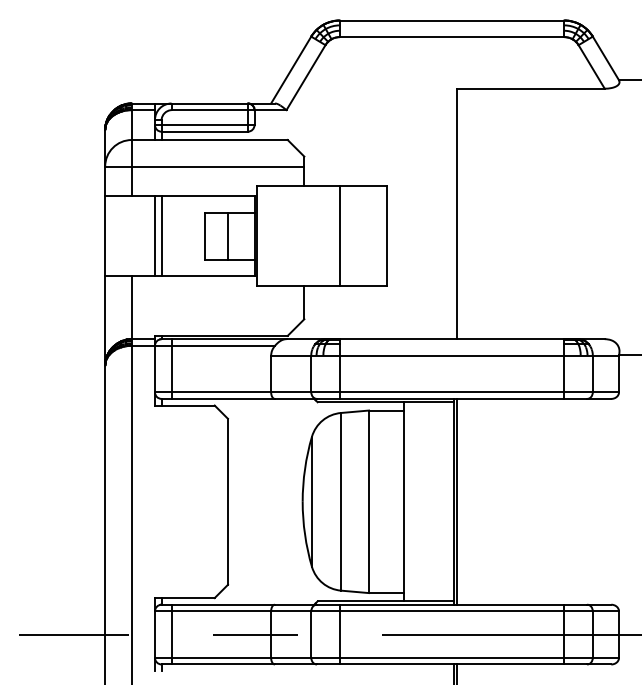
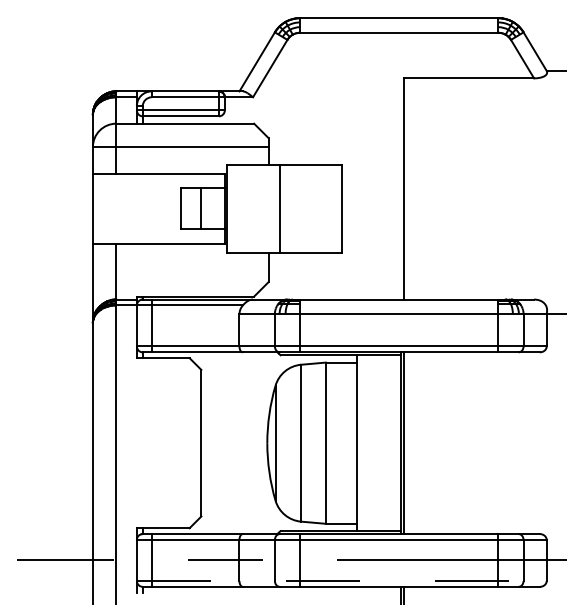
line: (154, 236) -> (136, 208), removed
line: (161, 236) -> (142, 208), removed
line: (340, 236) -> (280, 208), moved
line: (386, 657) -> (341, 580), solid -> dashed

